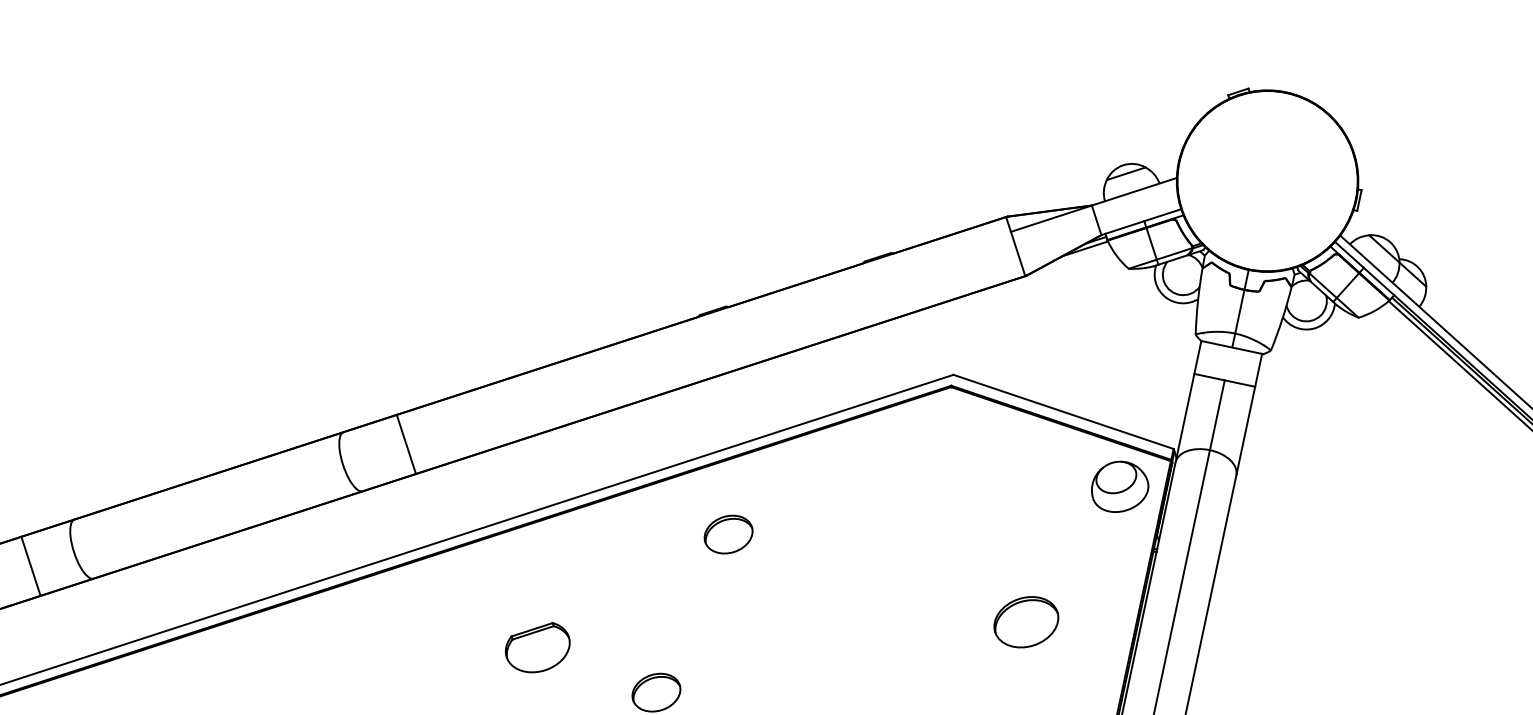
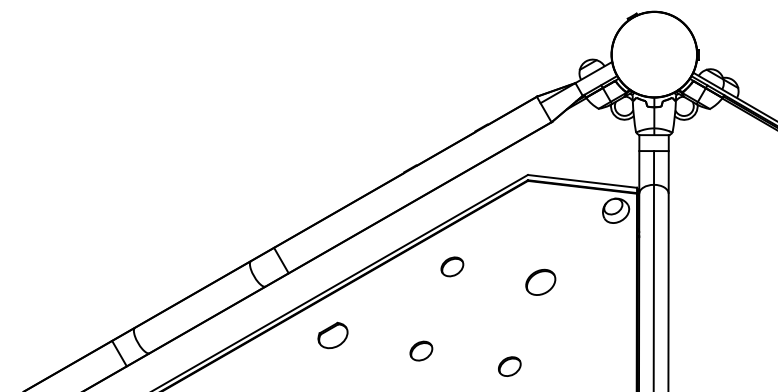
part: (729, 533) -> (452, 266), moved
part: (1026, 620) -> (540, 281), moved
part: (536, 646) -> (332, 335), moved

